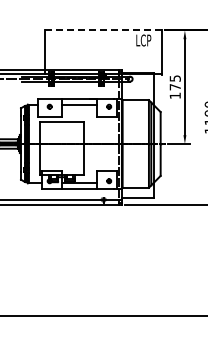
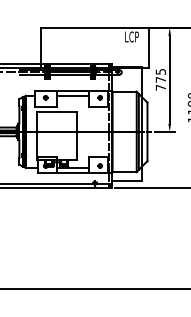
line: (103, 30) -> (95, 27), dashed -> solid
text: (174, 95) -> (160, 87), 175 -> 775

